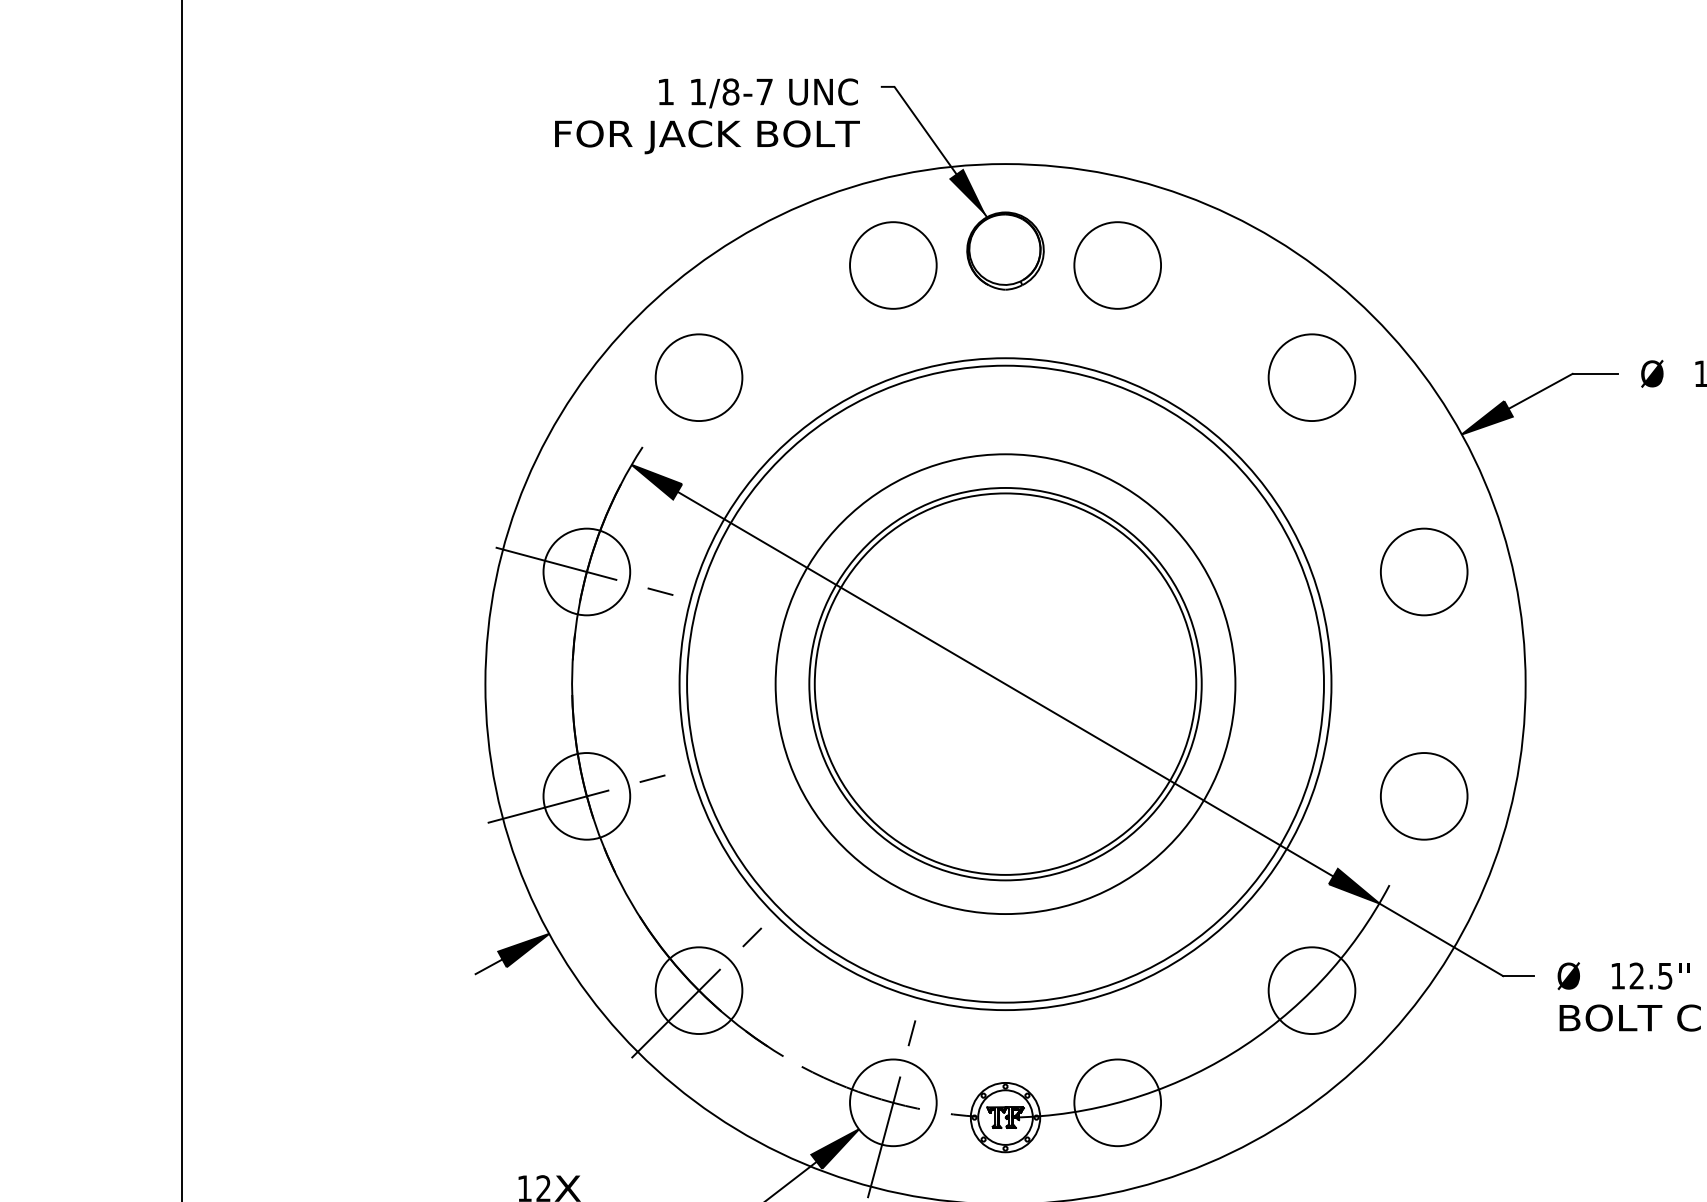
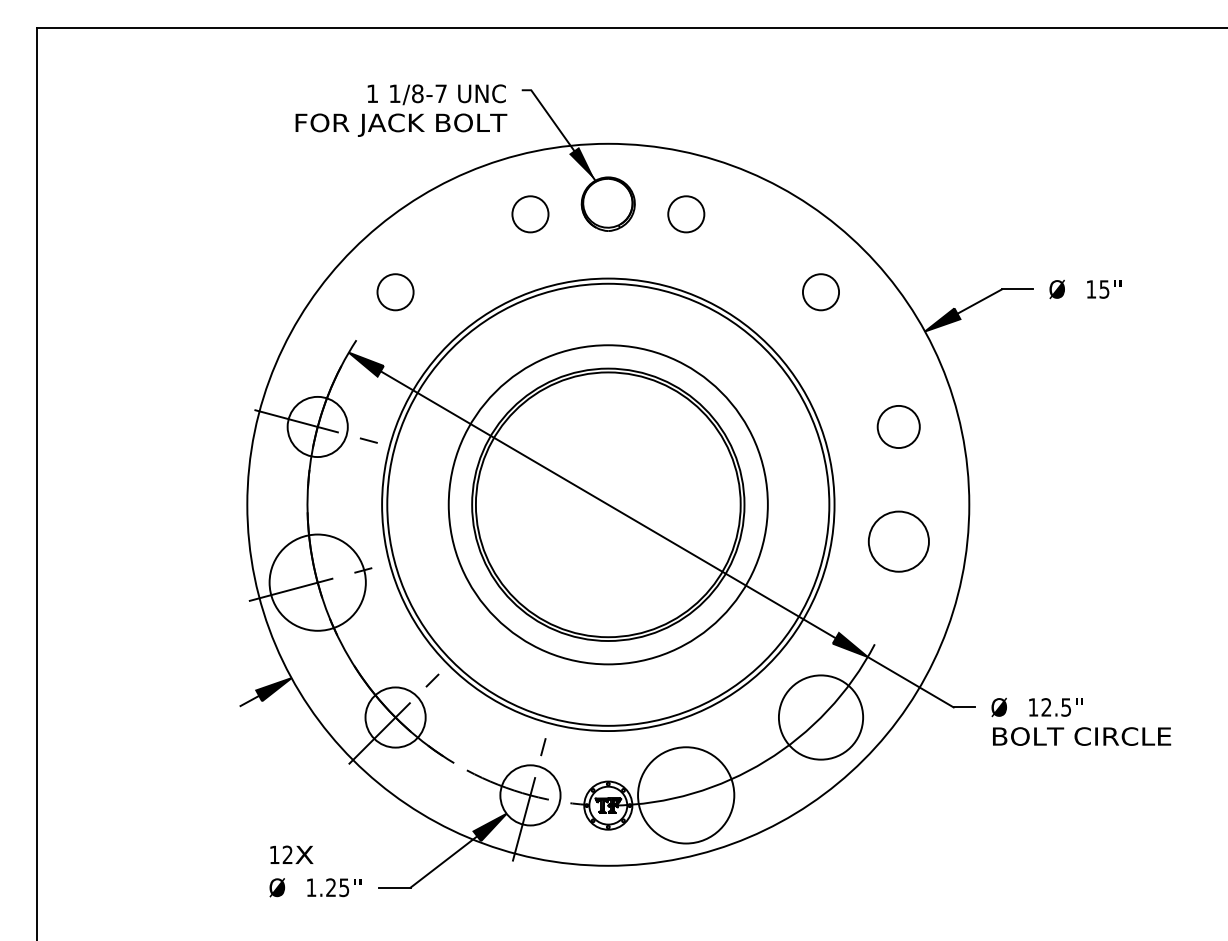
circle: (893, 265) -> (530, 214), size x0.6
circle: (1118, 265) -> (686, 214), size x0.6
circle: (698, 378) -> (395, 292), size x0.6
circle: (1311, 378) -> (820, 292), size x0.6
circle: (1423, 571) -> (898, 426), size x0.7
circle: (586, 796) -> (317, 582), size x1.6
circle: (1423, 796) -> (898, 541), moved
circle: (1311, 990) -> (820, 717), size x1.4
circle: (1118, 1102) -> (686, 795), size x1.6

